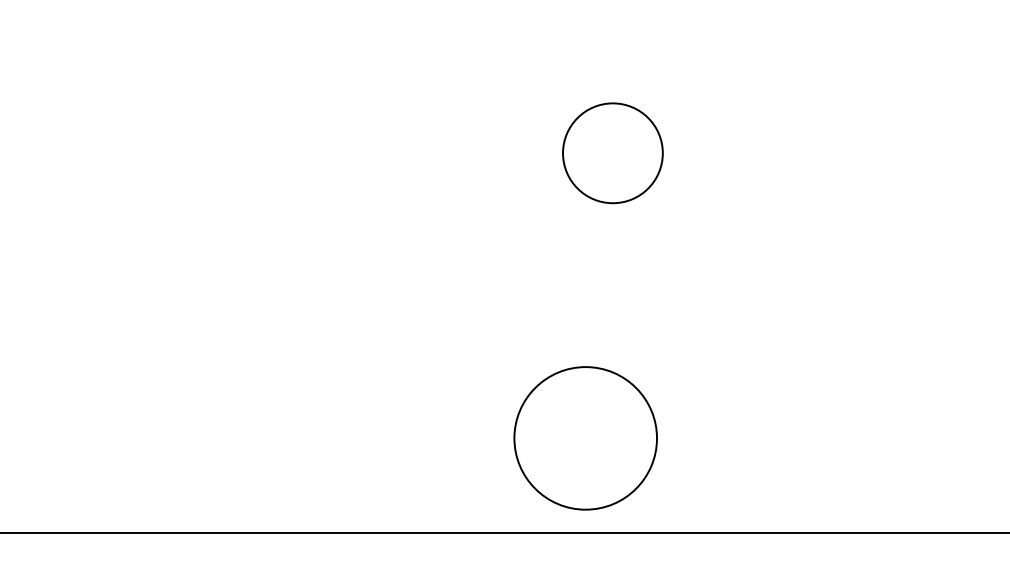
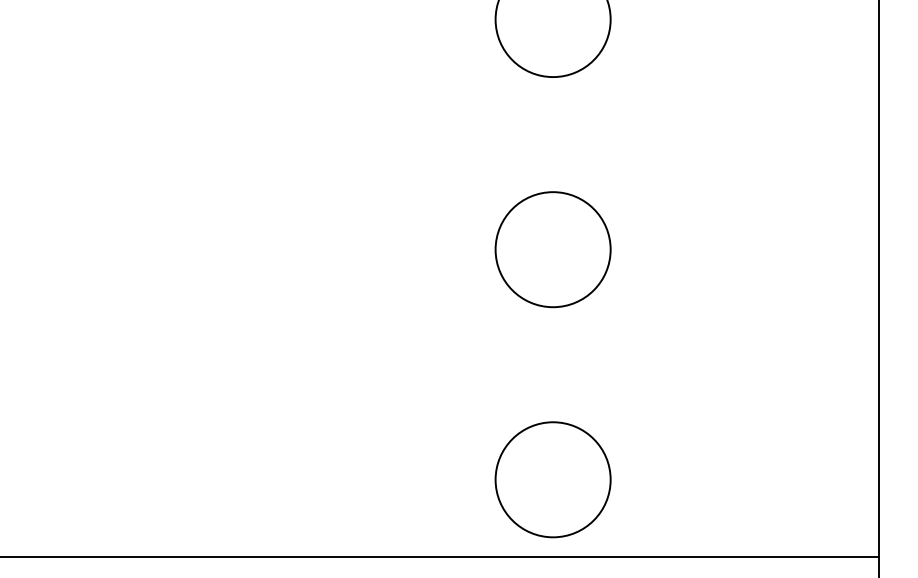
circle: (612, 152) -> (552, 249), size x1.43
circle: (584, 438) -> (552, 479), moved

